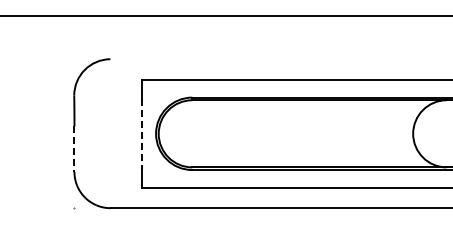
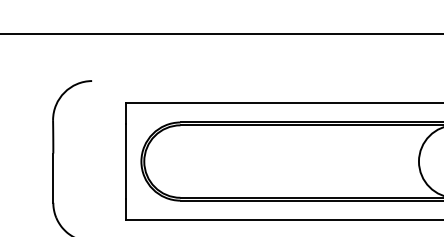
line: (141, 133) -> (125, 161), dashed -> solid
line: (74, 149) -> (53, 178), dashed -> solid

